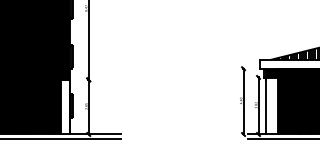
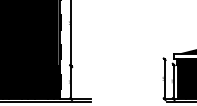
fill: (271, 105) -> (181, 81), added
fill: (64, 107) -> (56, 82), added

